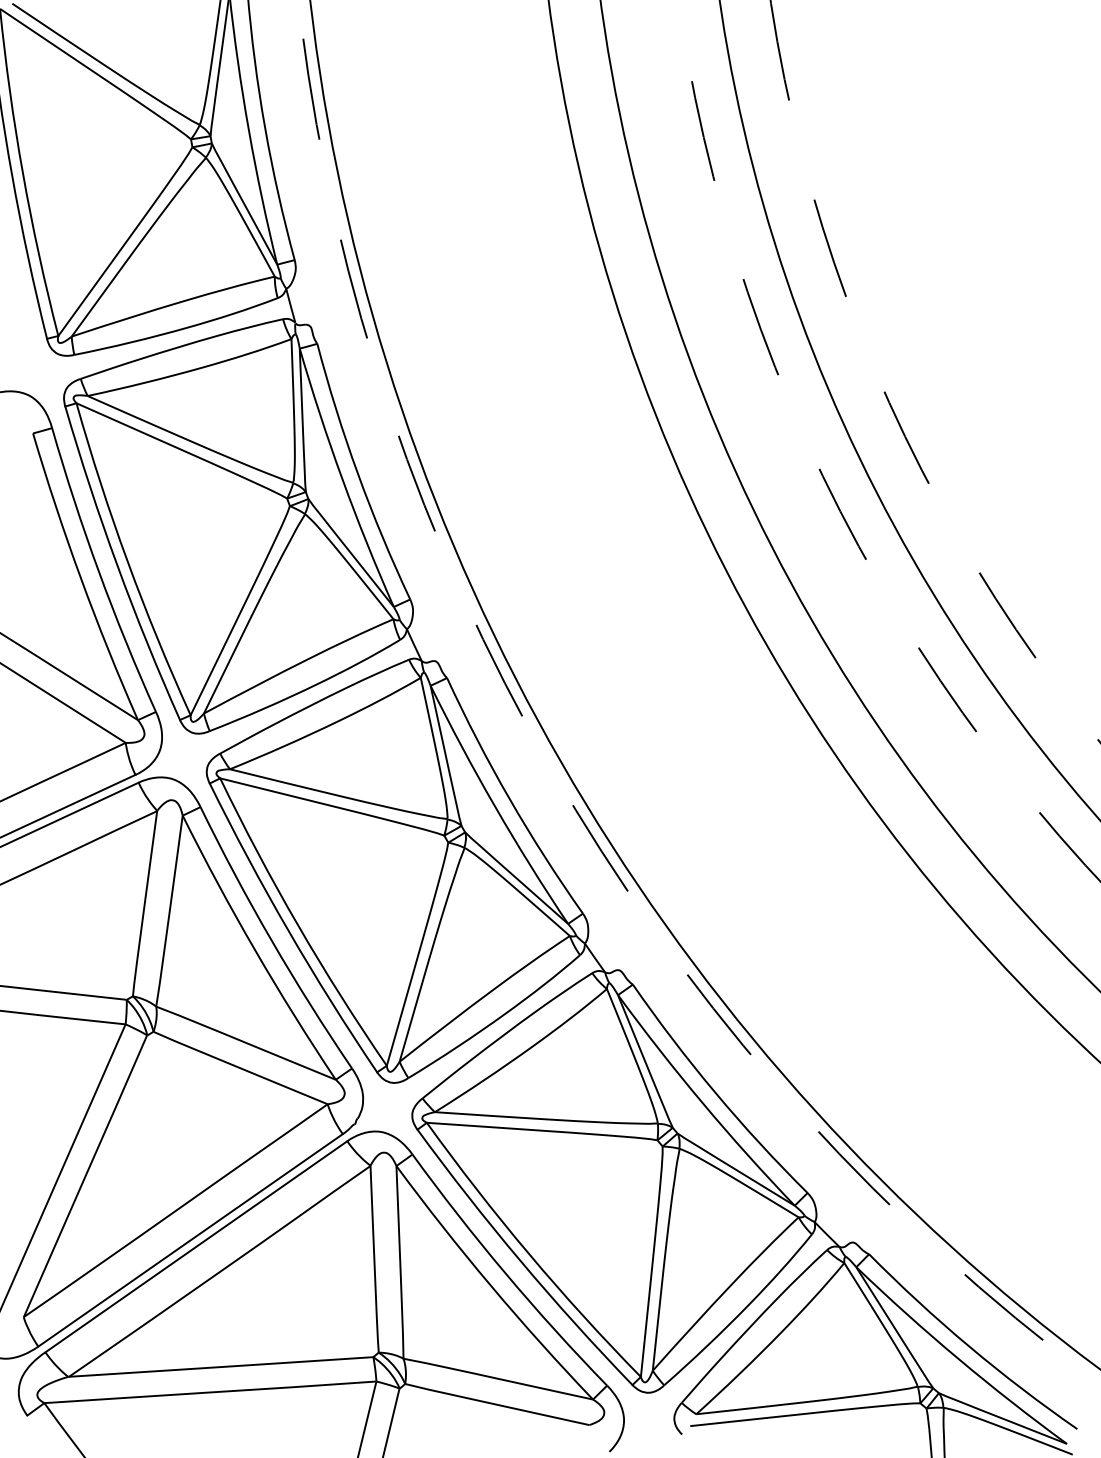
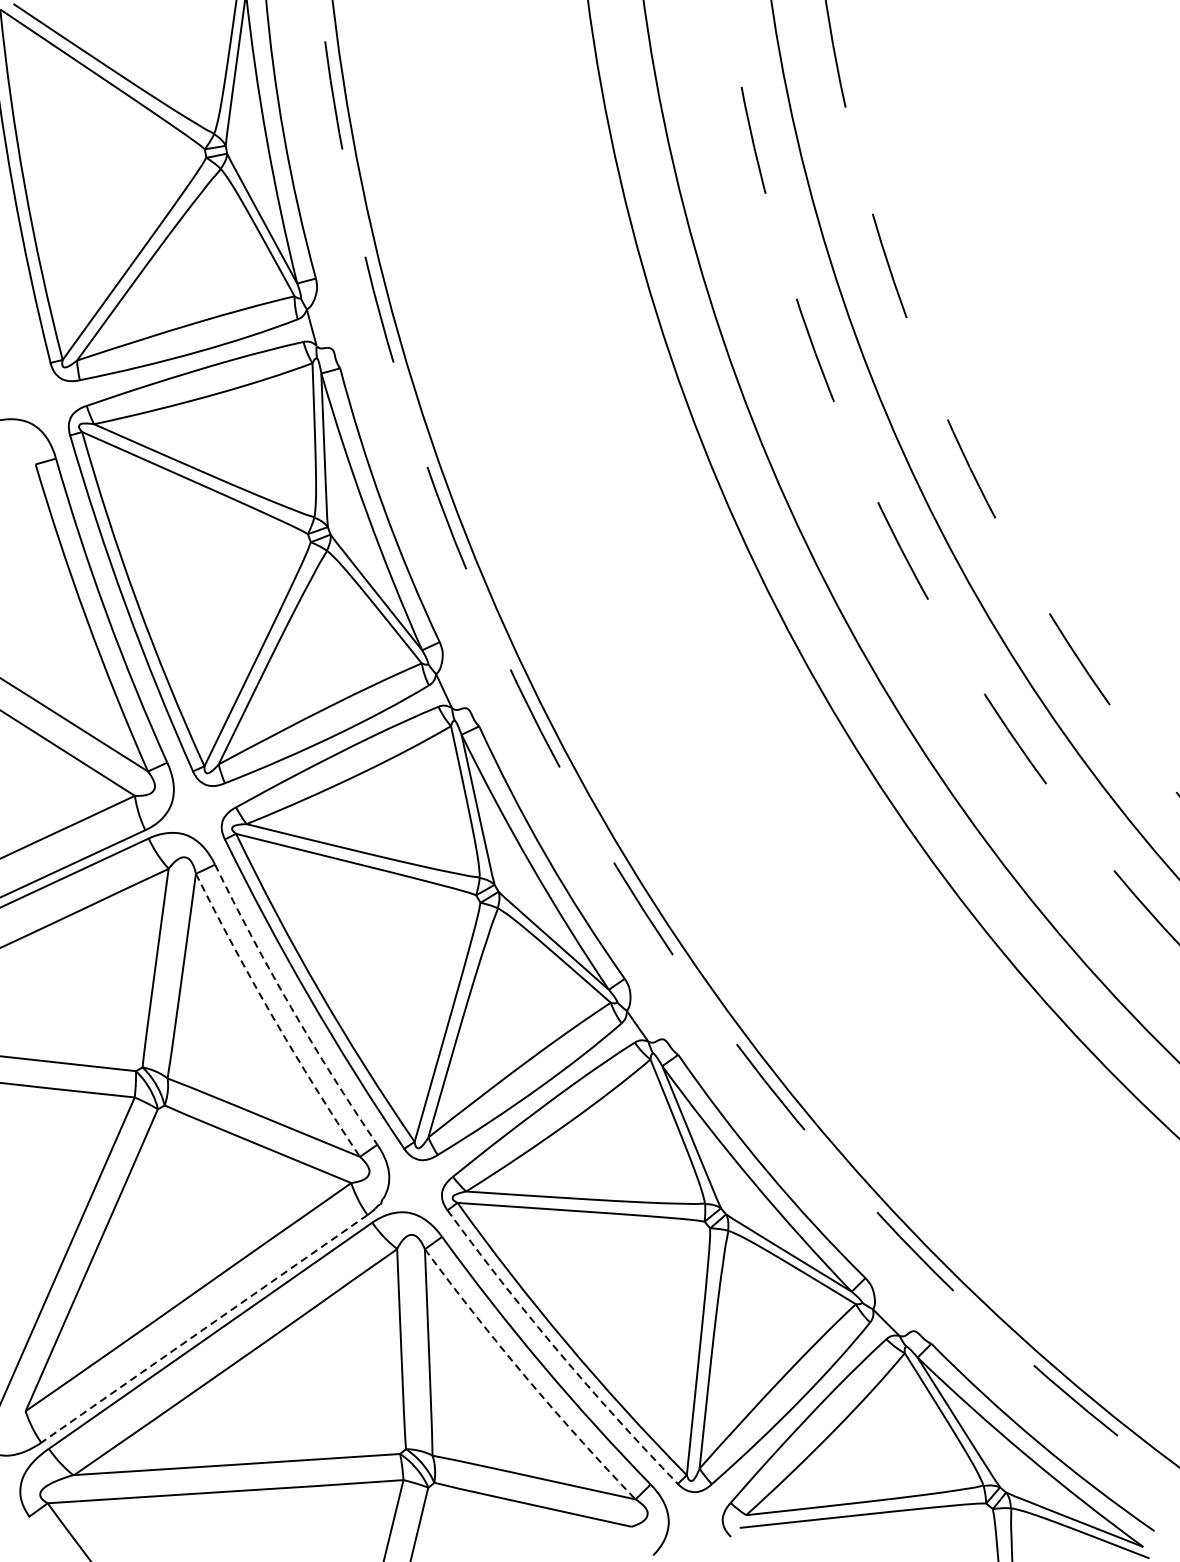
arc: (271, 940) -> (291, 1007), solid -> dashed
arc: (255, 950) -> (273, 1018), solid -> dashed
line: (190, 1240) -> (204, 1329), solid -> dashed
arc: (520, 1261) -> (557, 1351), solid -> dashed
arc: (491, 1285) -> (526, 1377), solid -> dashed

